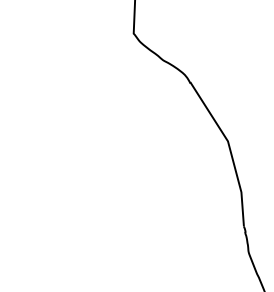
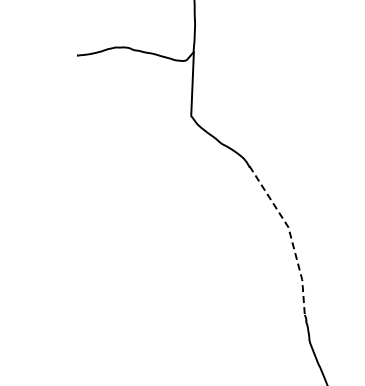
line: (230, 149) -> (290, 235), solid -> dashed

